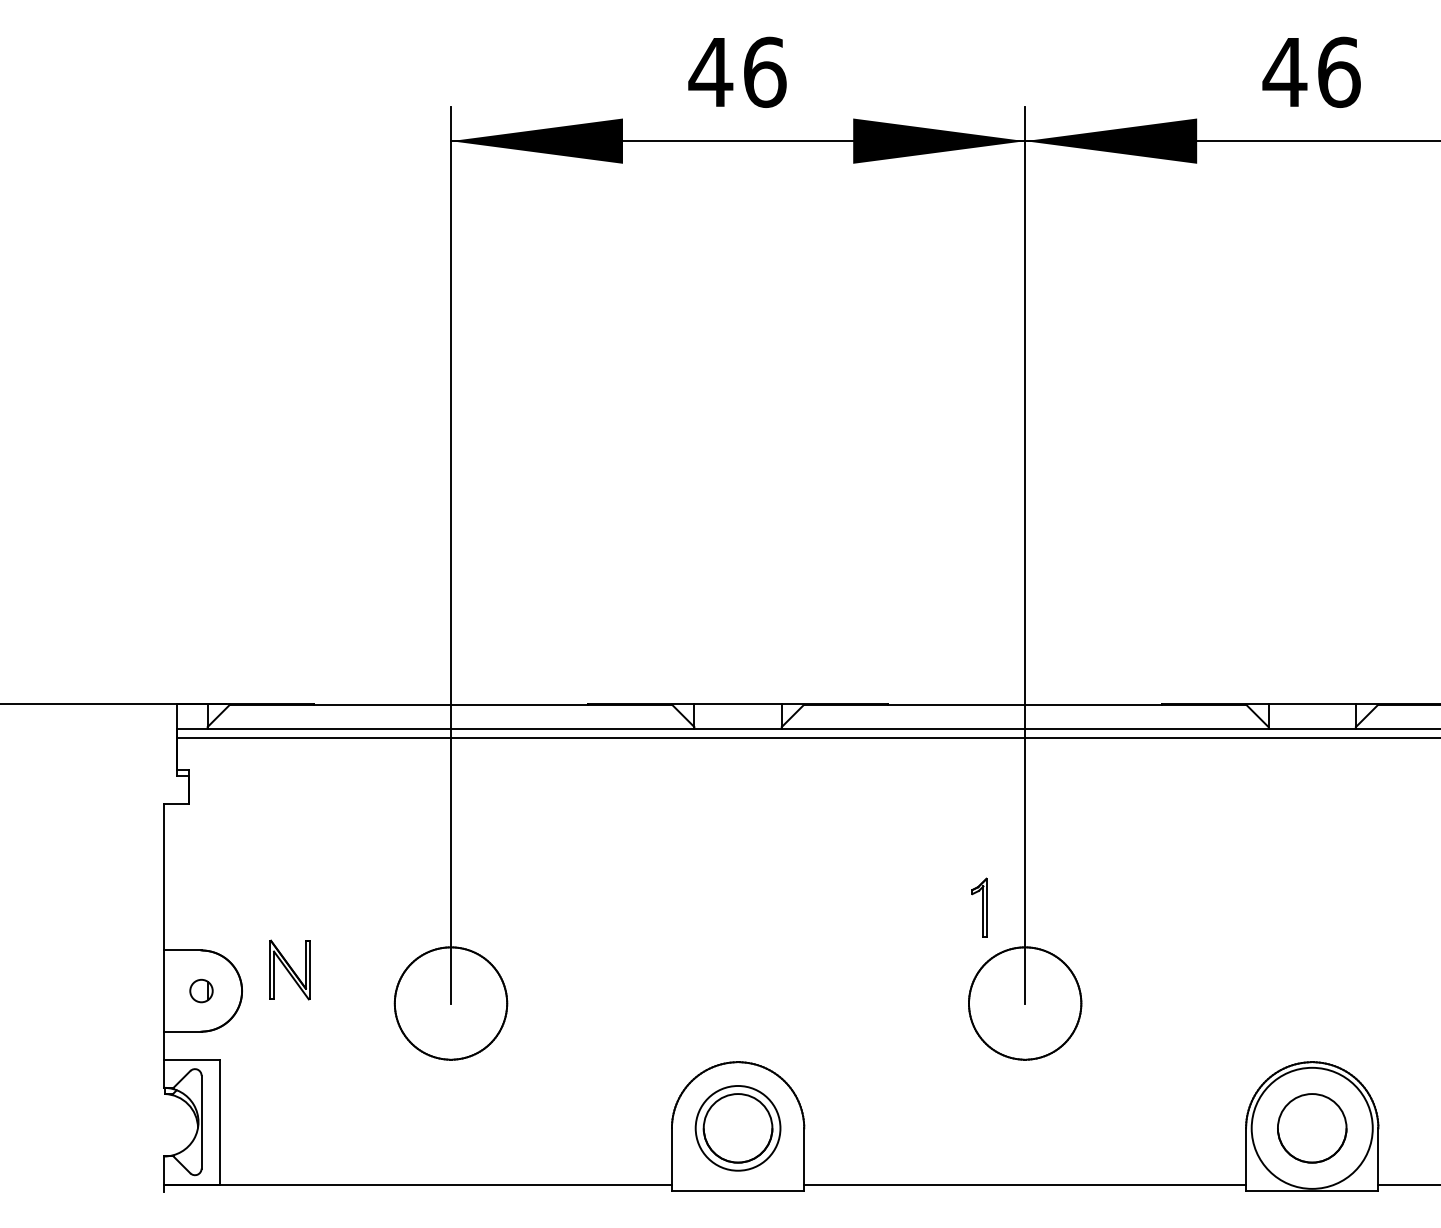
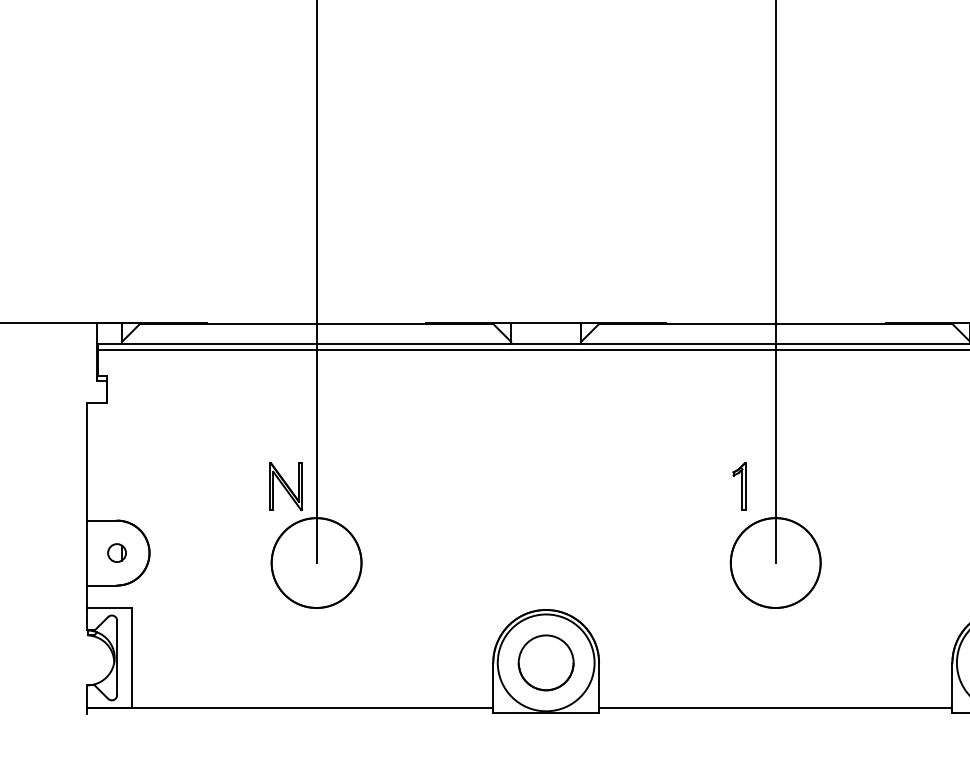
part: (289, 969) -> (285, 486), moved
circle: (737, 1127) -> (545, 662), size x1.43

